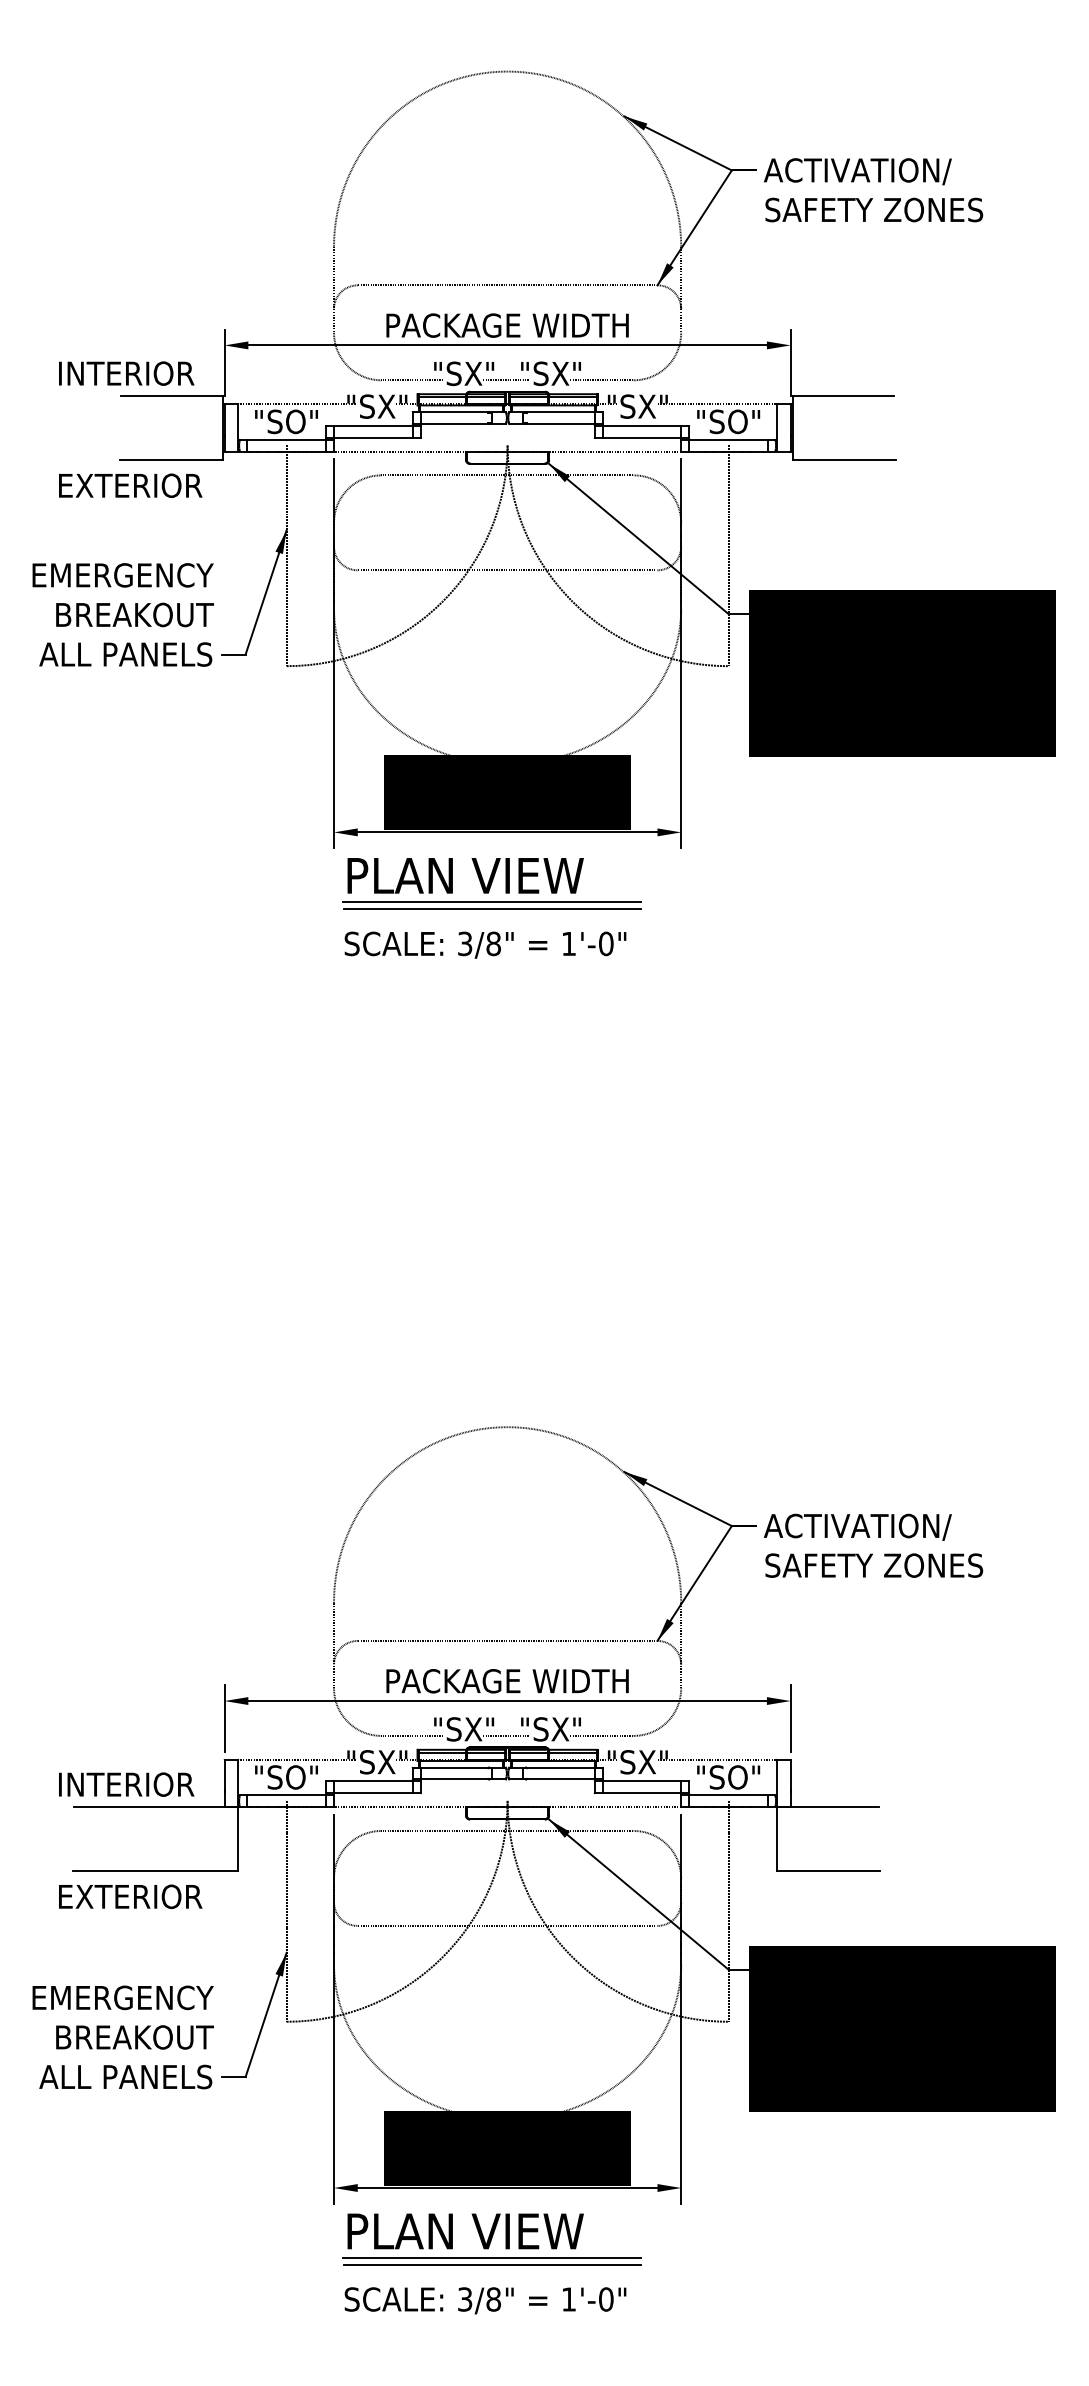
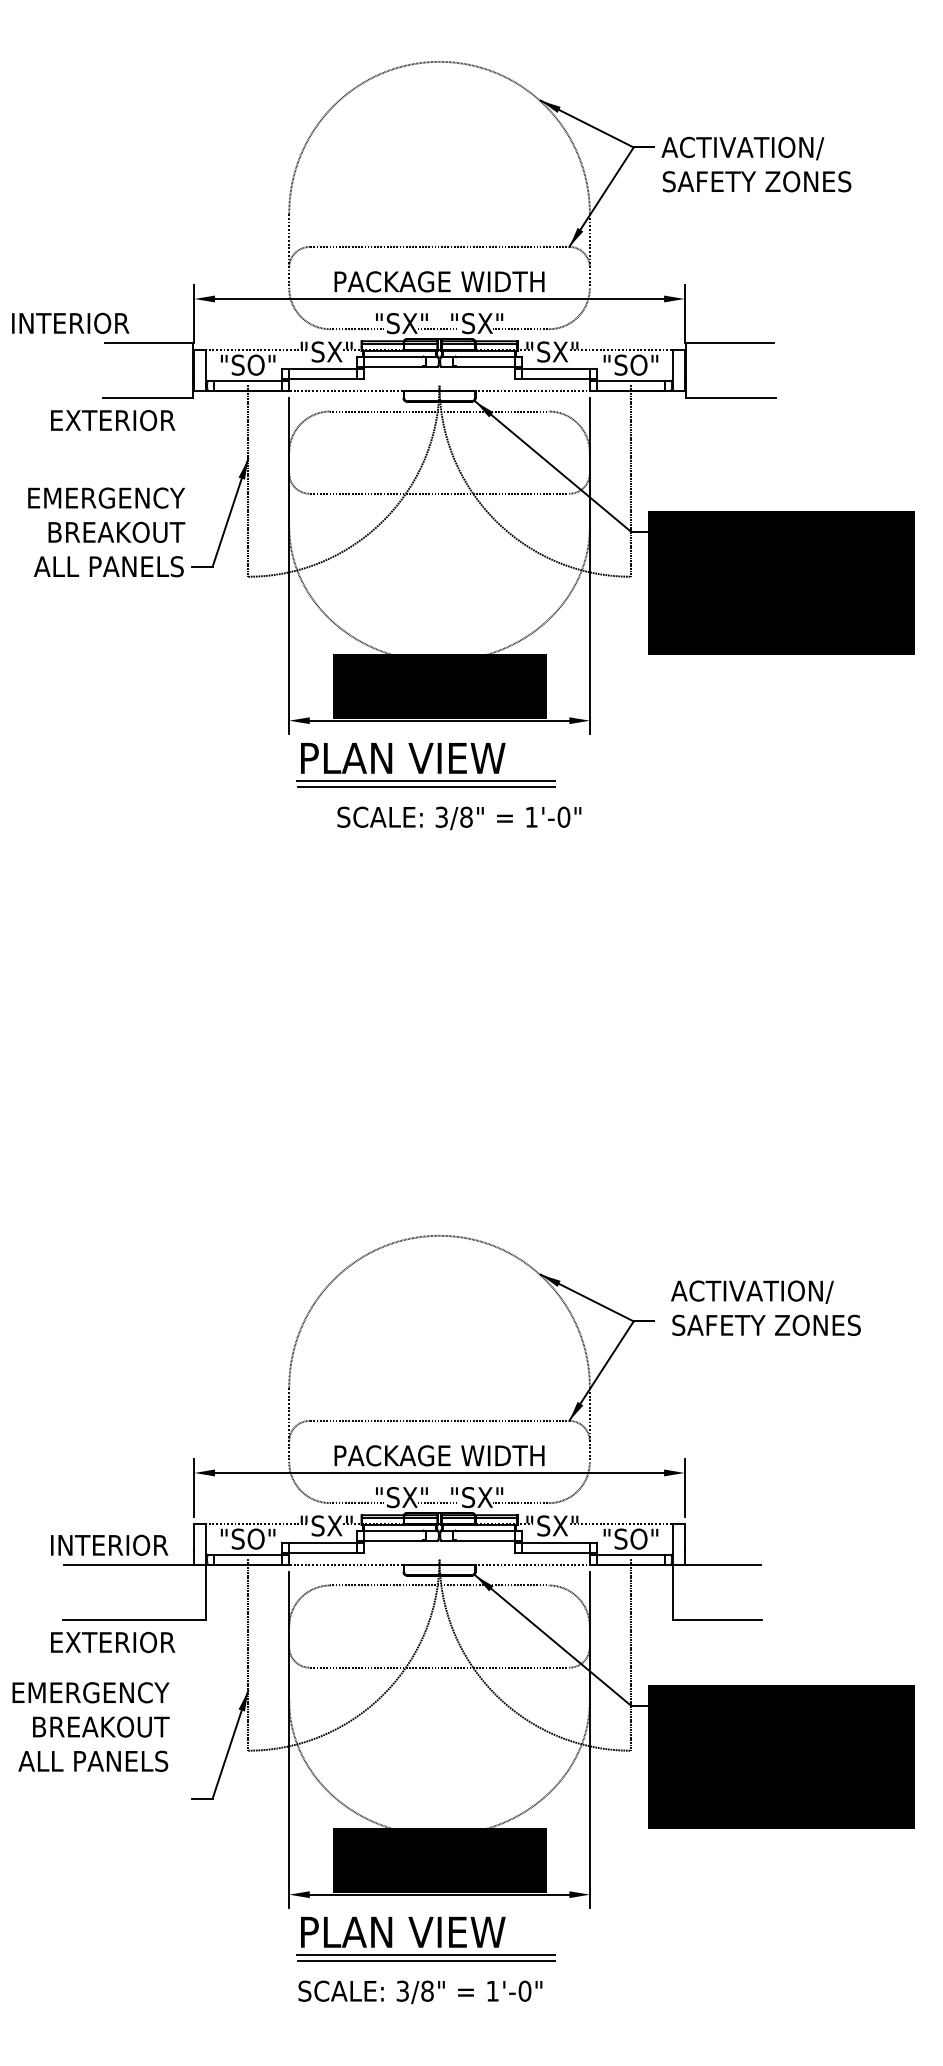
text: (126, 373) -> (70, 323), moved
text: (485, 944) -> (459, 817), moved
text: (873, 1545) -> (765, 1307), moved
text: (122, 2037) -> (90, 1727), moved

